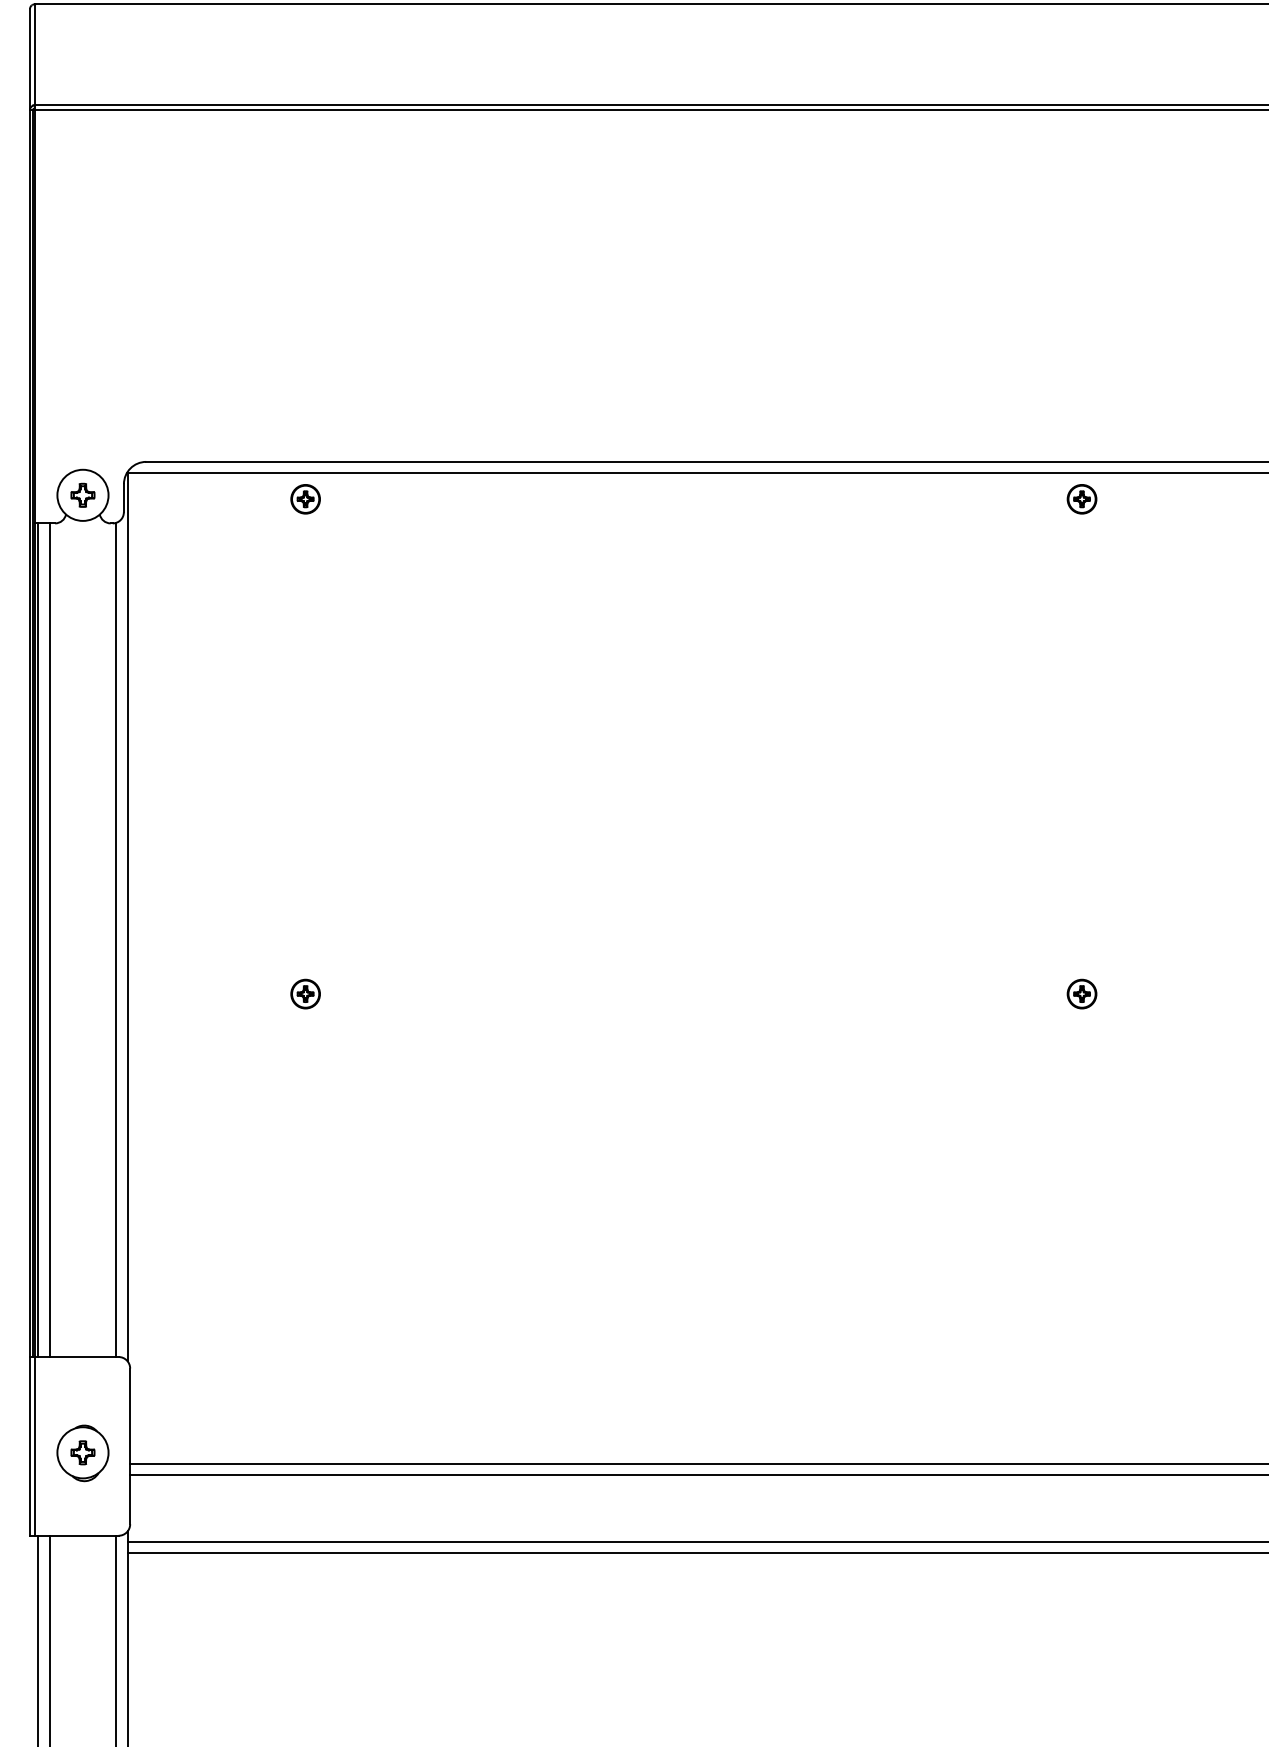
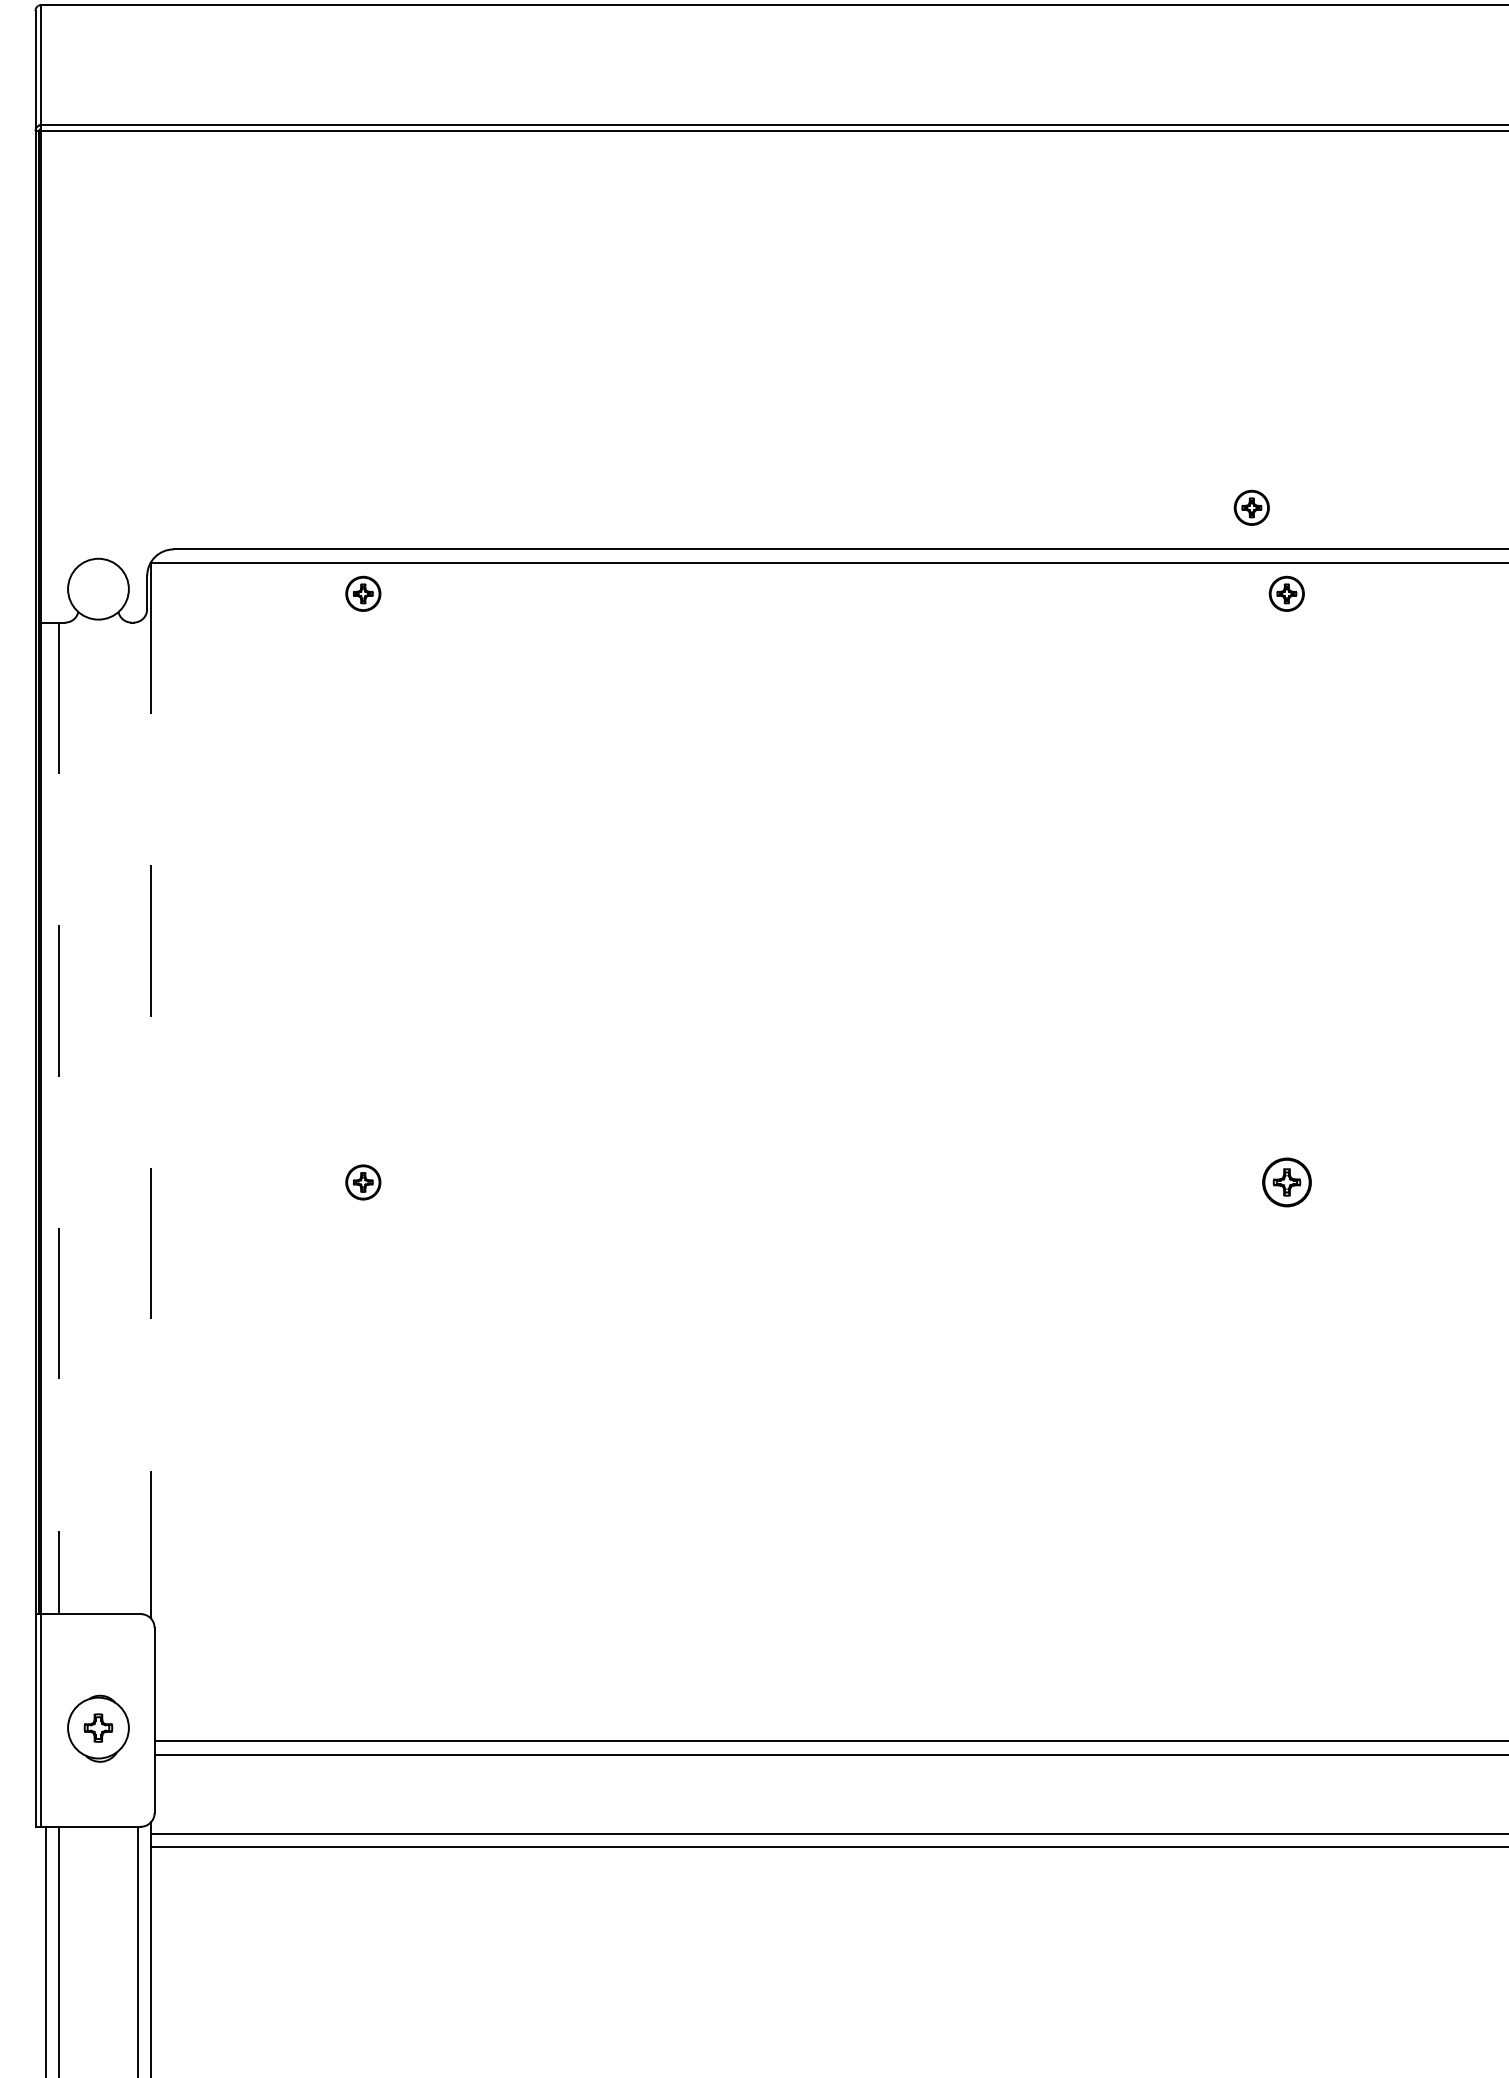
part: (1052, 426) -> (1251, 507), added
part: (83, 494) -> (98, 588), removed
line: (127, 917) -> (151, 1091), solid -> dashed
line: (116, 939) -> (138, 1117), removed
line: (38, 940) -> (45, 1118), removed
line: (49, 940) -> (58, 1118), solid -> dashed
part: (1081, 994) -> (1286, 1182), size x1.4

